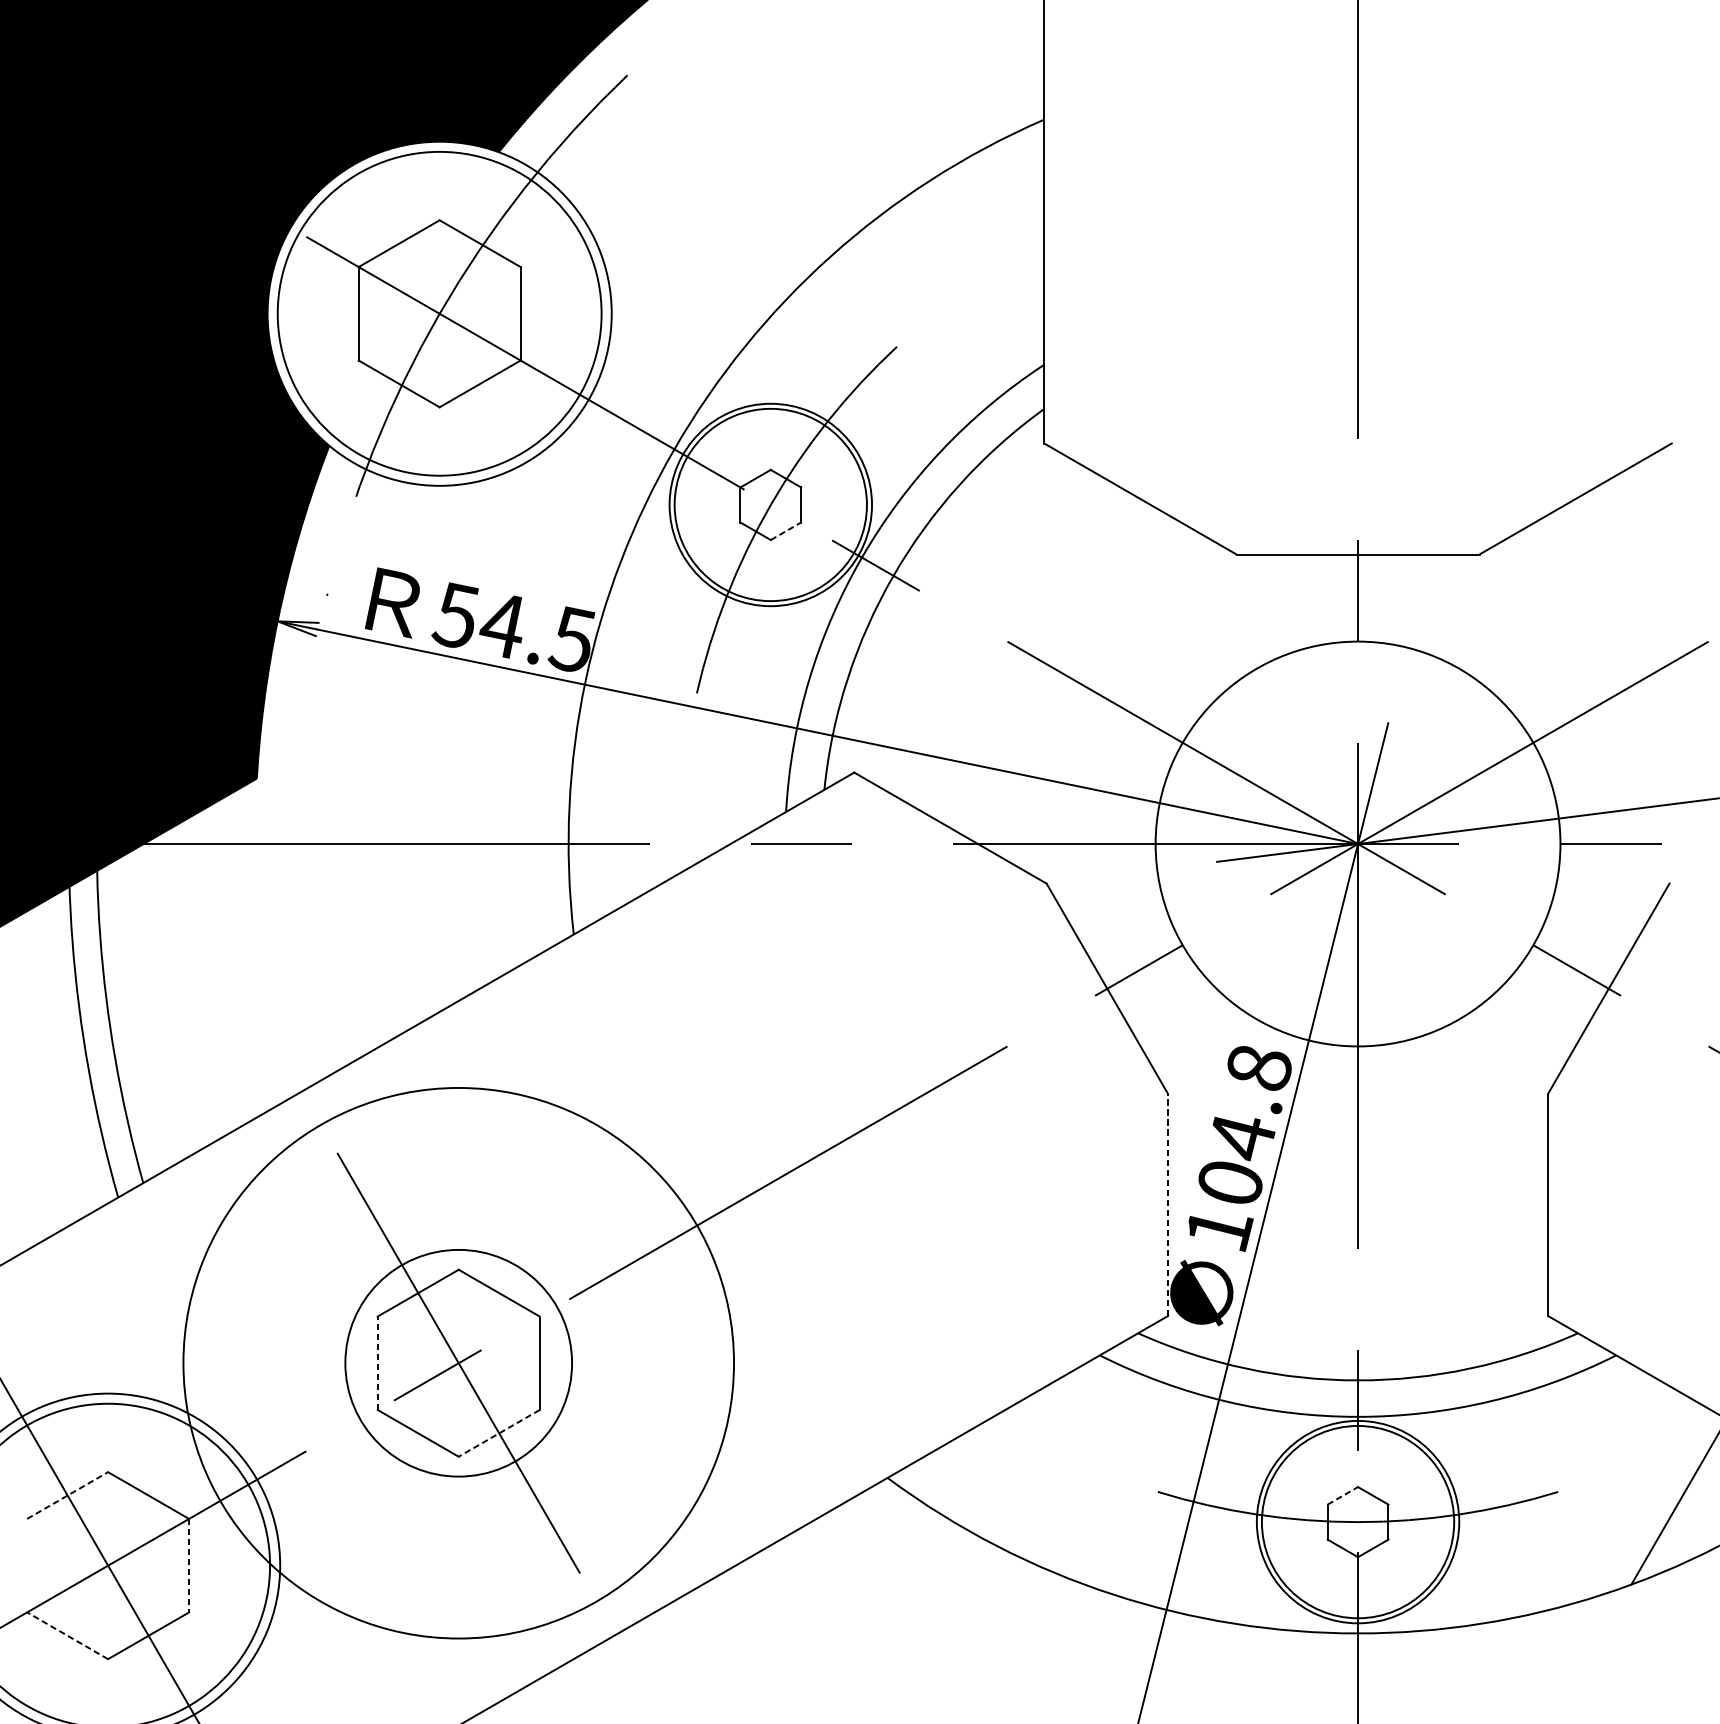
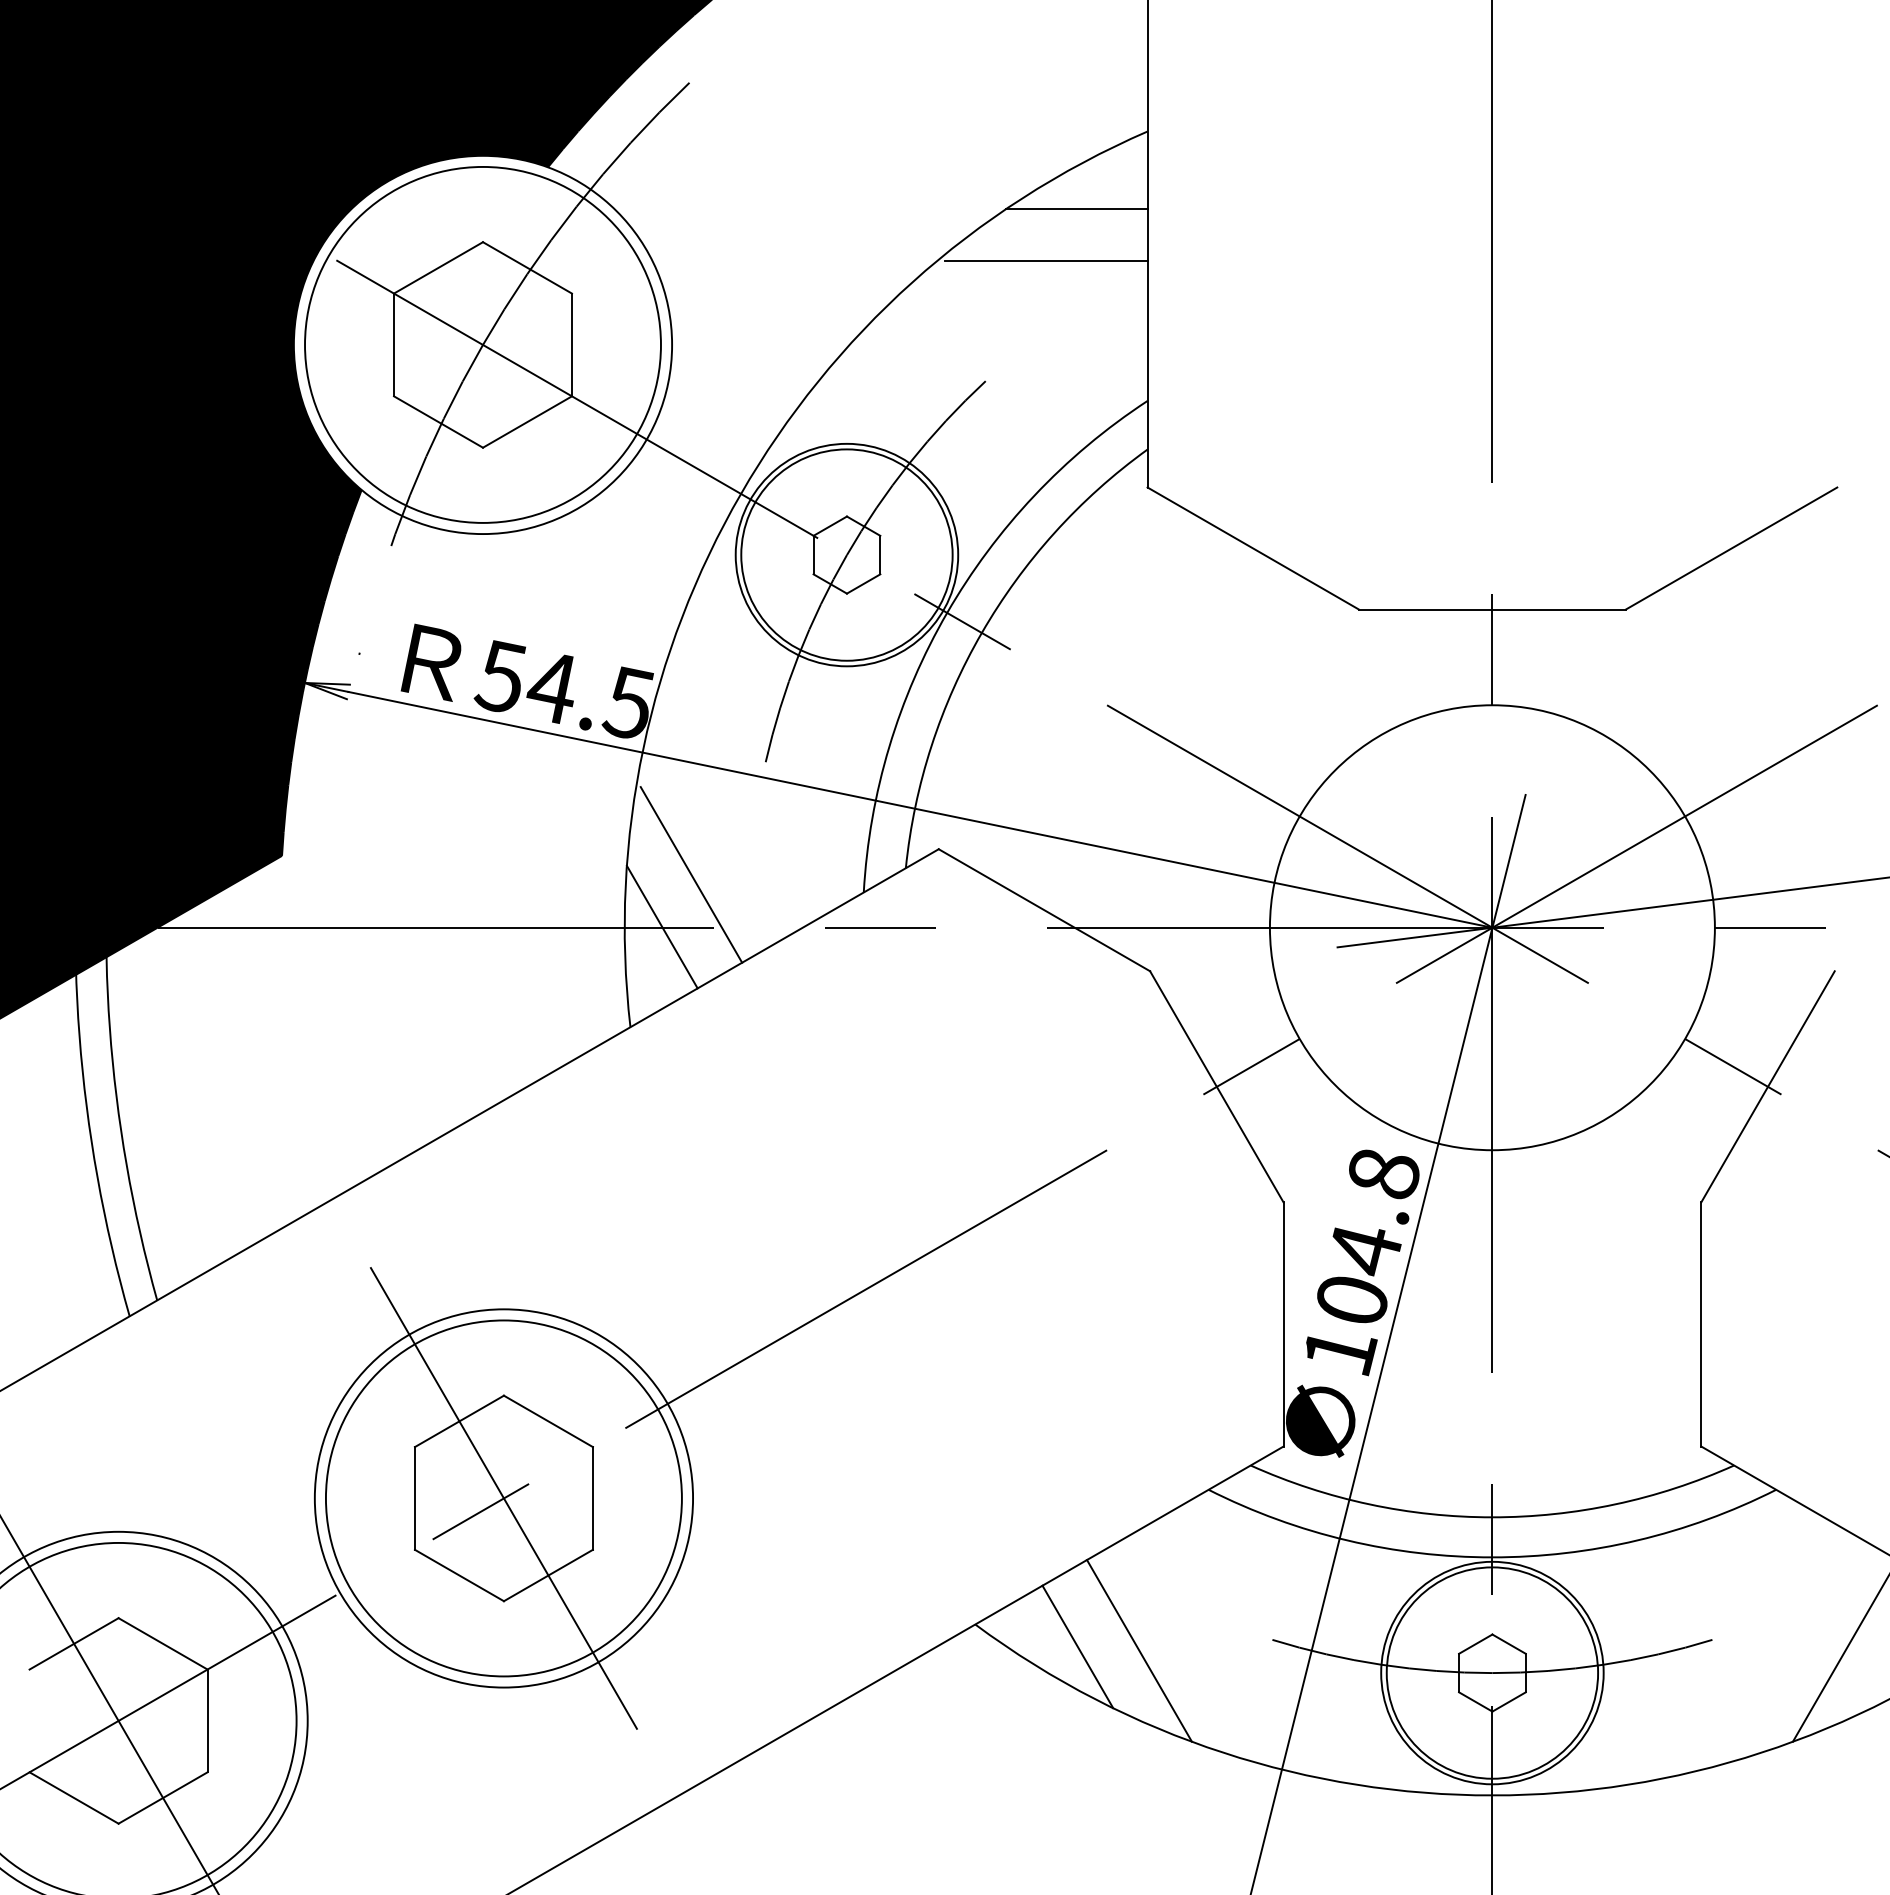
line: (979, 190) -> (1076, 209), added
line: (951, 236) -> (1045, 260), added
line: (786, 530) -> (864, 583), dashed -> solid
line: (629, 795) -> (691, 874), added
line: (602, 842) -> (661, 926), added
line: (1167, 1204) -> (1283, 1323), dashed -> solid
line: (377, 1362) -> (414, 1497), dashed -> solid
circle: (458, 1363) -> (503, 1498), size x0.62
circle: (458, 1363) -> (503, 1498), size x1.43
line: (499, 1433) -> (548, 1575), dashed -> solid
line: (68, 1495) -> (74, 1643), dashed -> solid
line: (1343, 1495) -> (1476, 1643), dashed -> solid
line: (980, 1497) -> (1077, 1646), added
line: (1036, 1501) -> (1139, 1650), added
line: (189, 1566) -> (207, 1721), dashed -> solid
line: (67, 1635) -> (73, 1797), dashed -> solid

